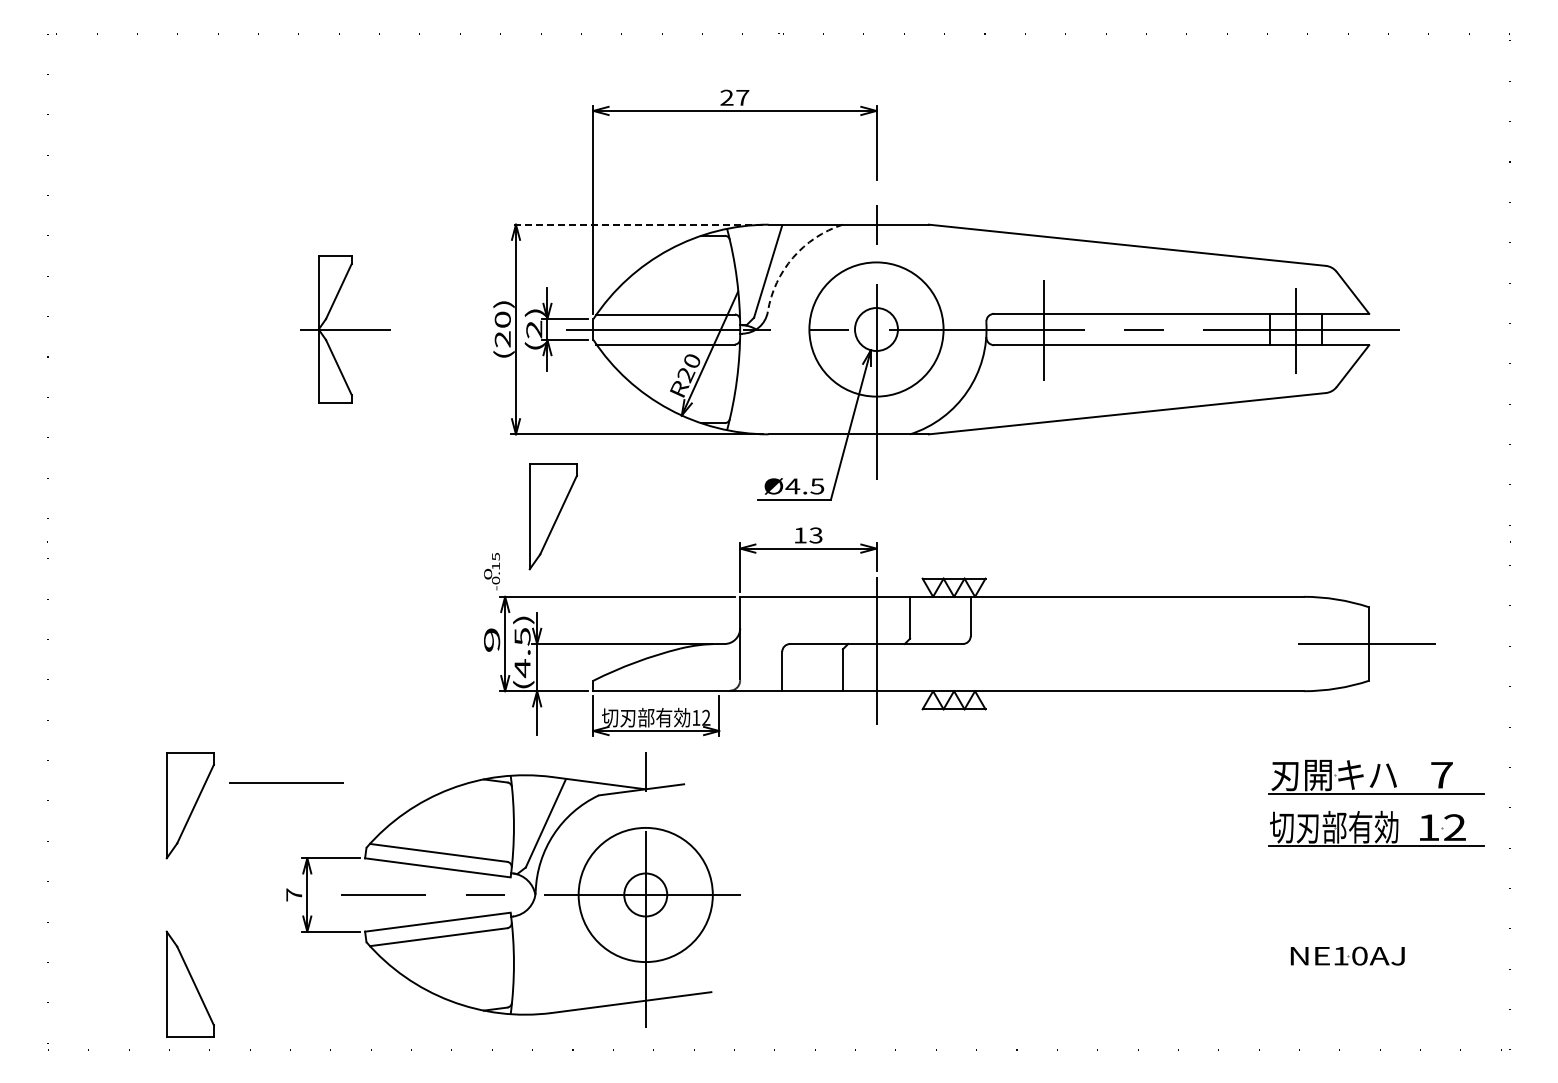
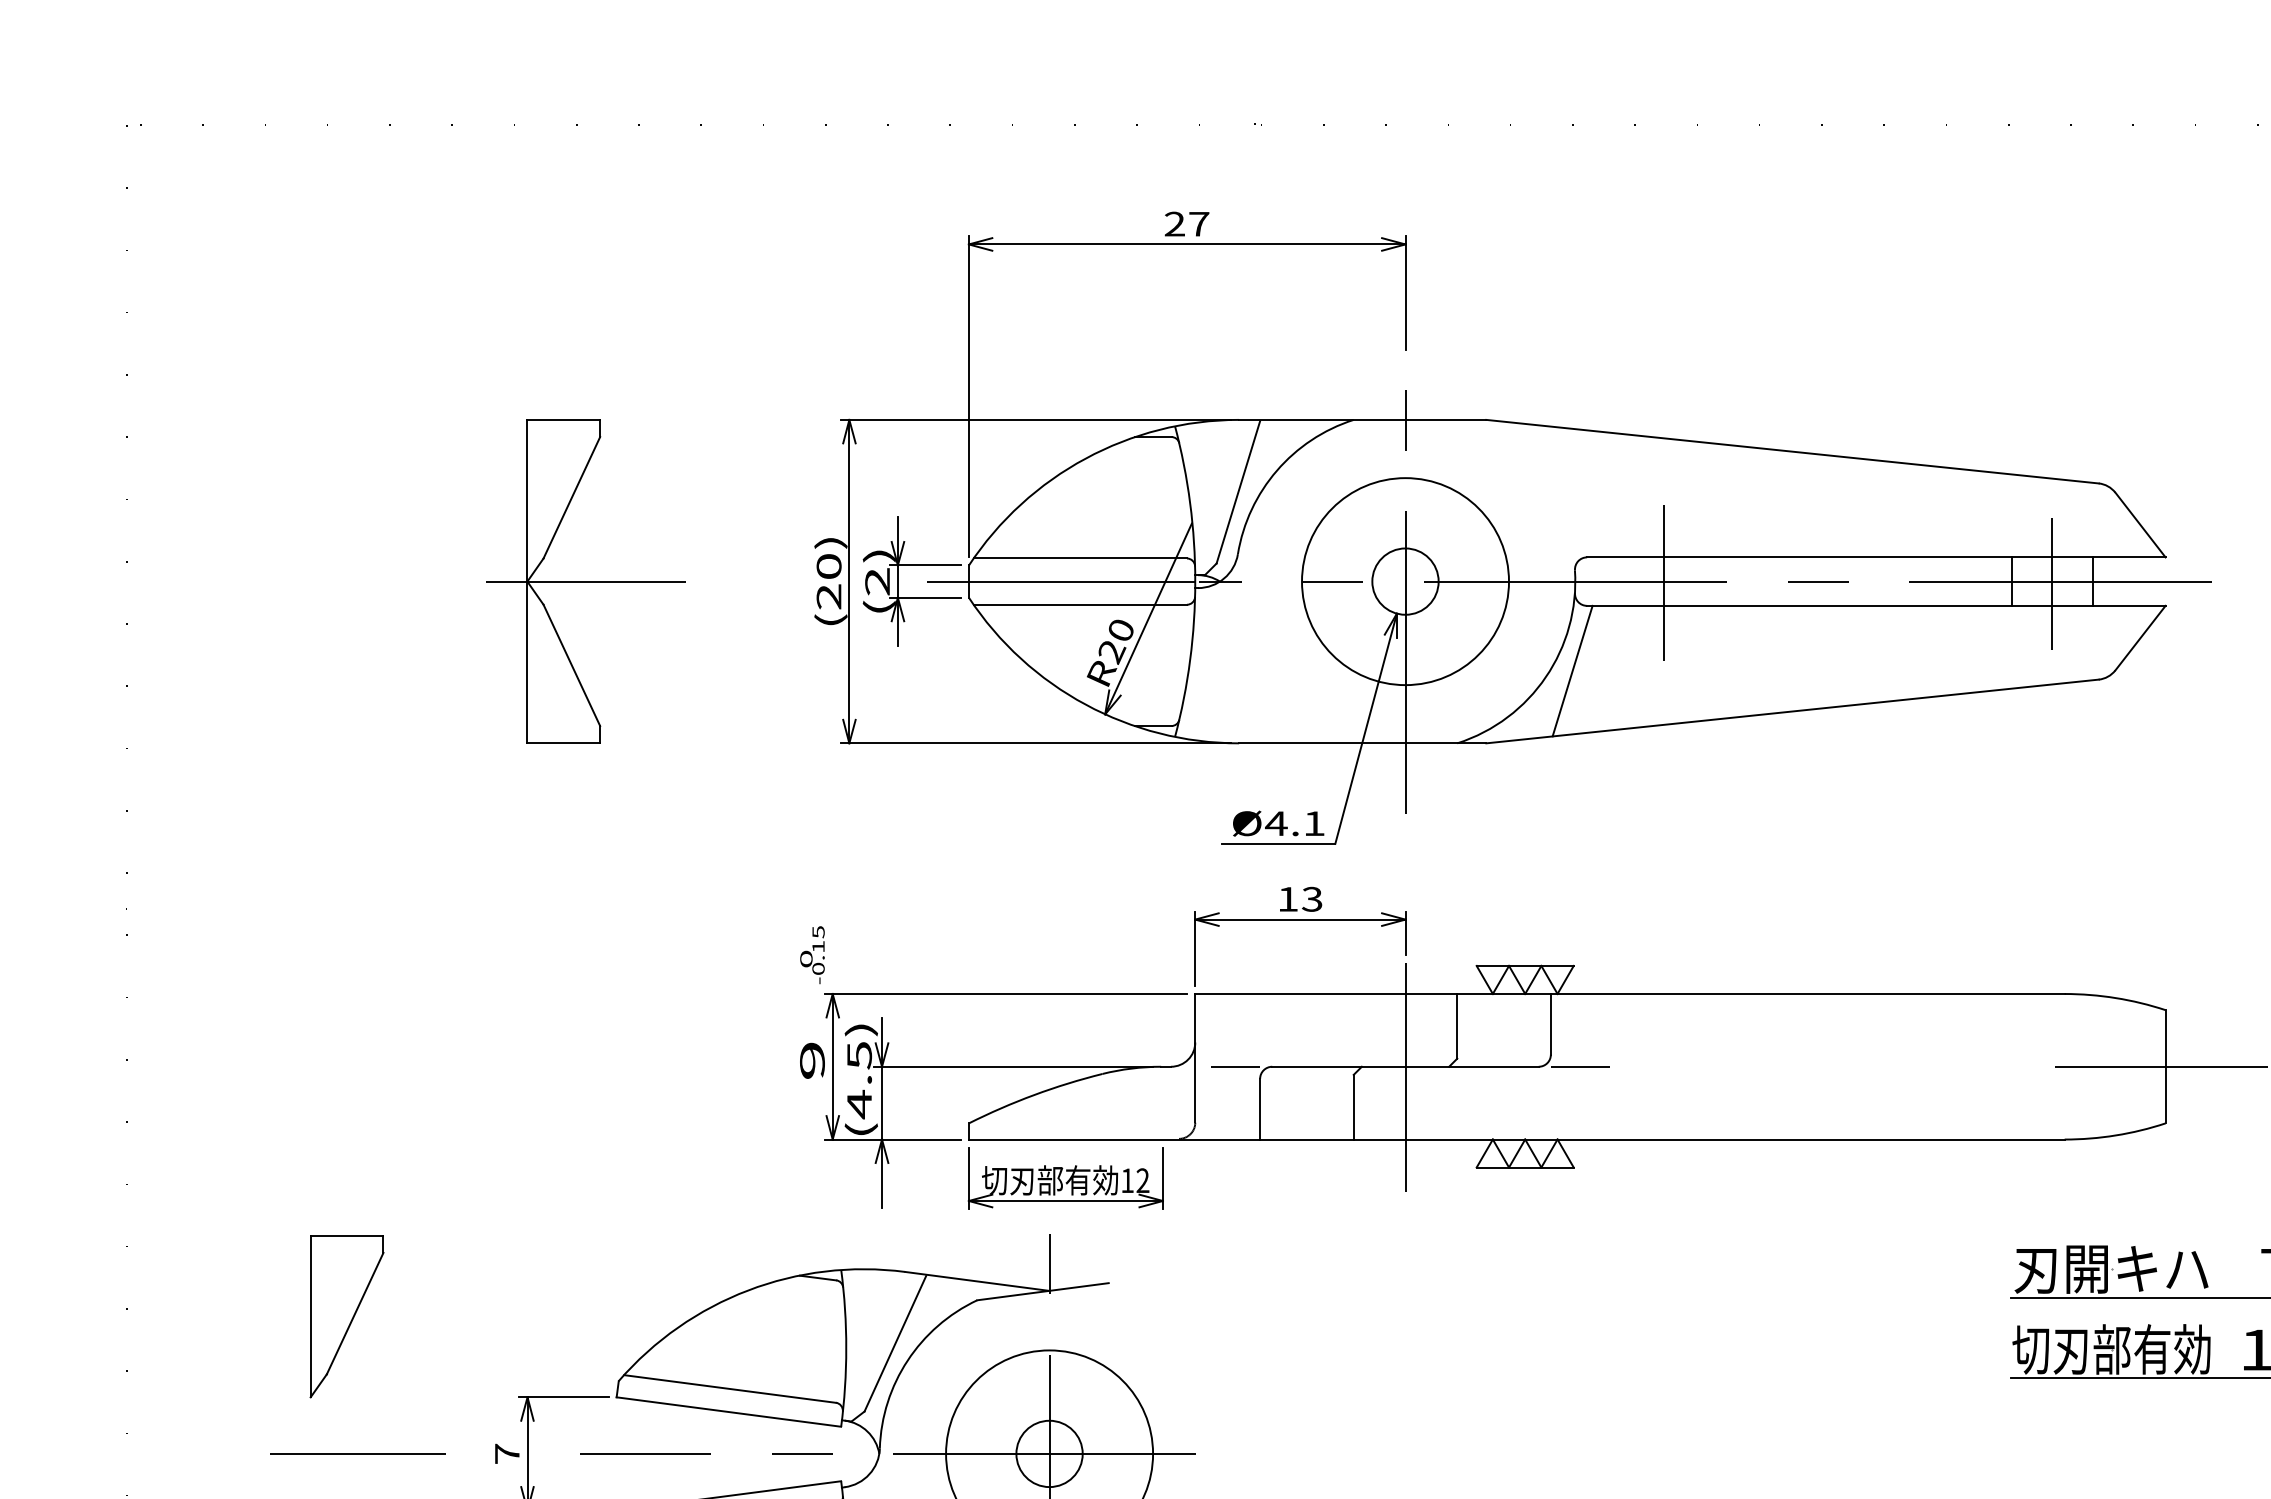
line: (636, 224) -> (1035, 419), dashed -> solid
arc: (793, 257) -> (1277, 470), dashed -> solid
part: (345, 329) -> (586, 581), size x1.43
line: (984, 387) -> (1572, 671), added
text: (817, 486) -> (1314, 823), Ø4.5 -> Ø4.1
part: (552, 516) -> (905, 870), removed
line: (766, 644) -> (1235, 1067), added
line: (989, 644) -> (1579, 1067), added
line: (286, 782) -> (358, 1453), moved

